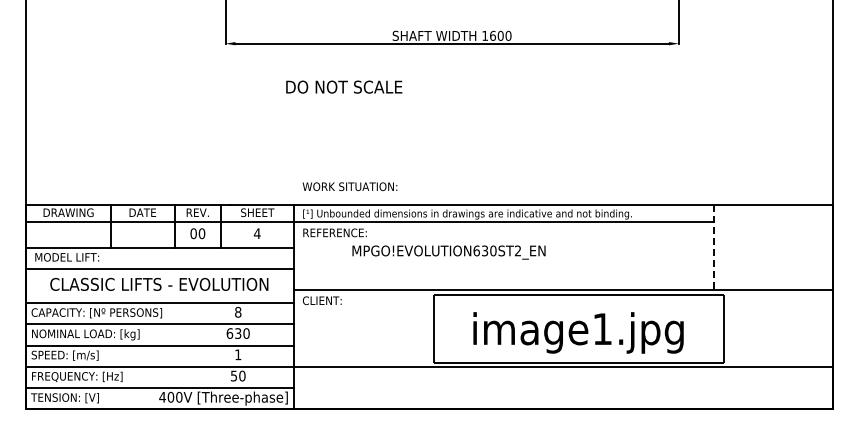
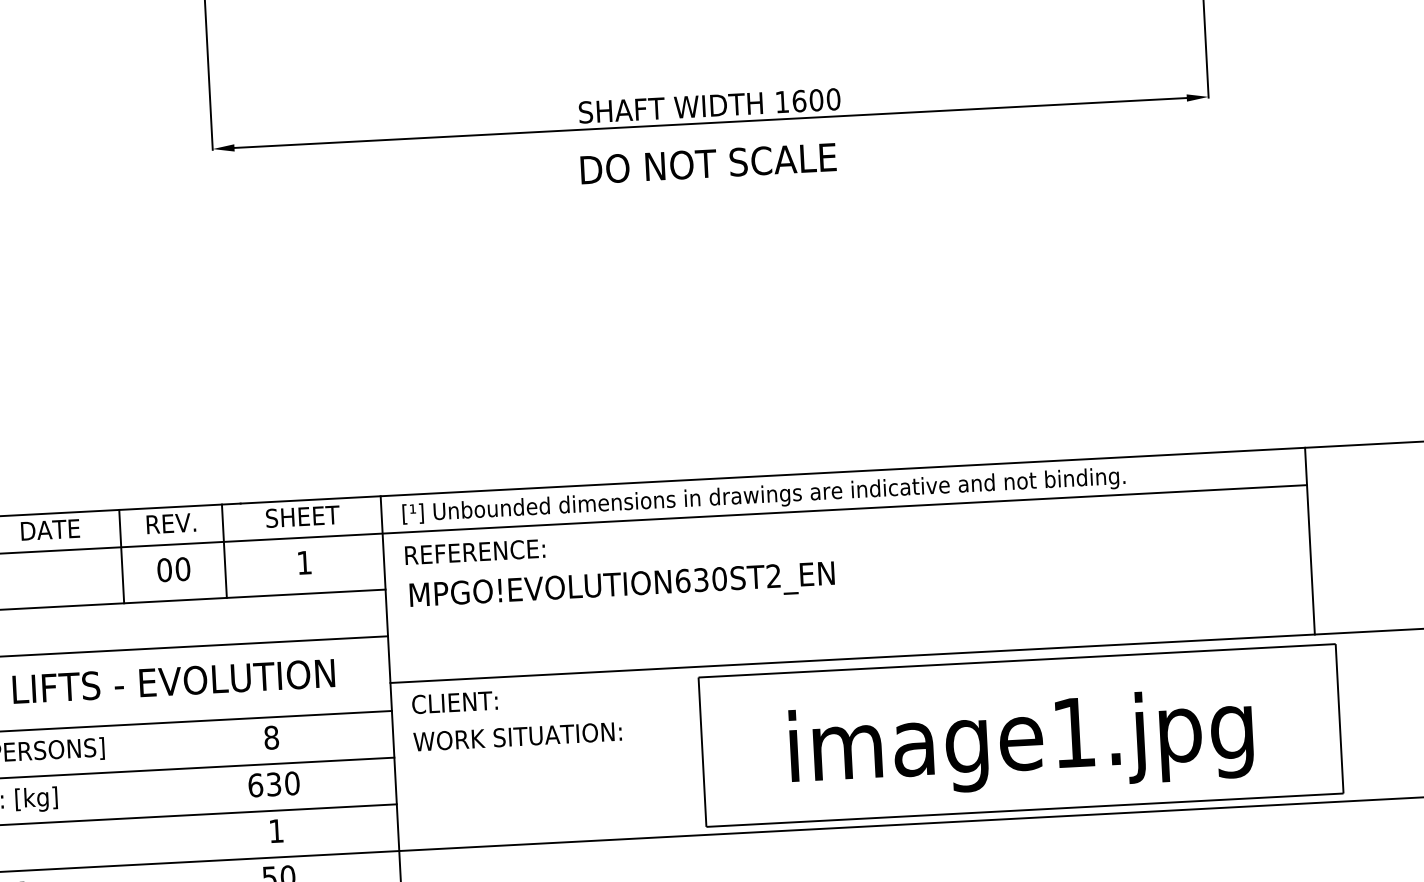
text: (344, 86) -> (709, 162), moved
text: (349, 186) -> (516, 736), moved
text: (256, 233) -> (302, 562), 4 -> 1
line: (714, 248) -> (1310, 542), dashed -> solid
text: (448, 252) -> (621, 587), moved

